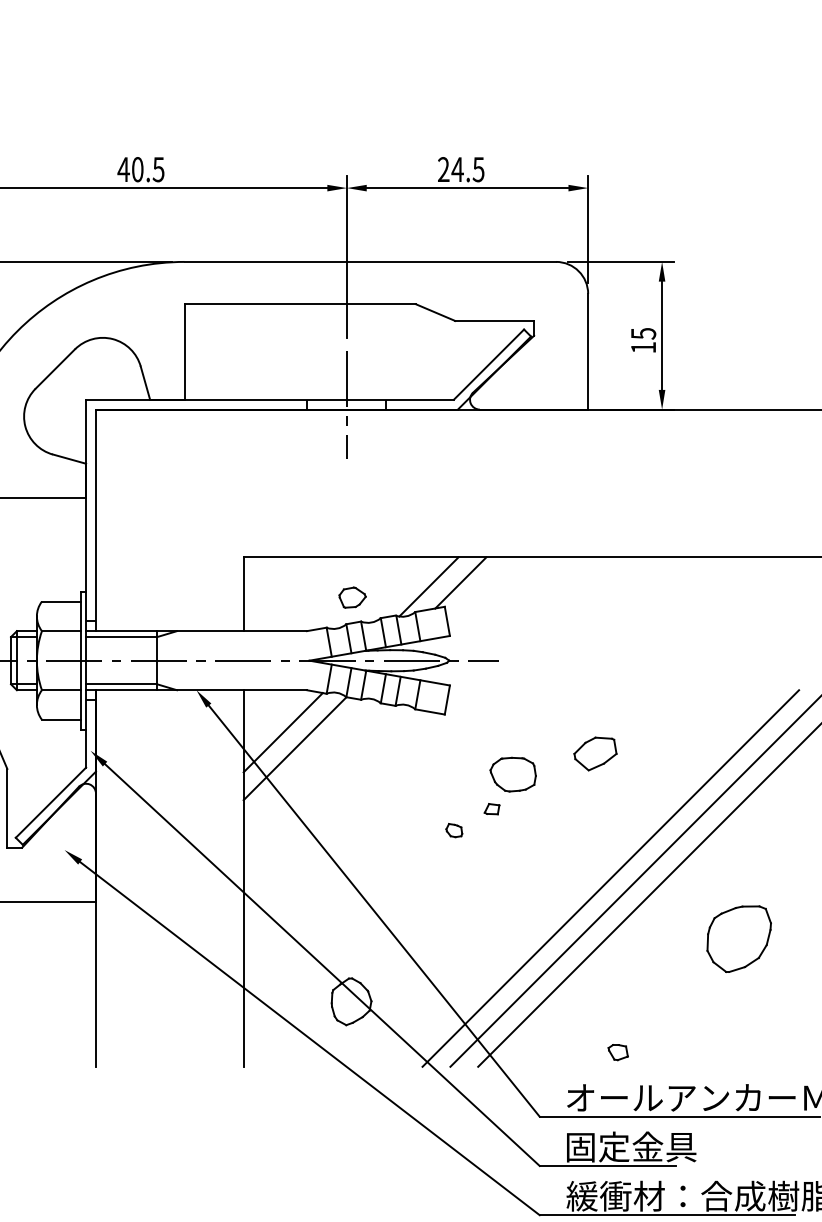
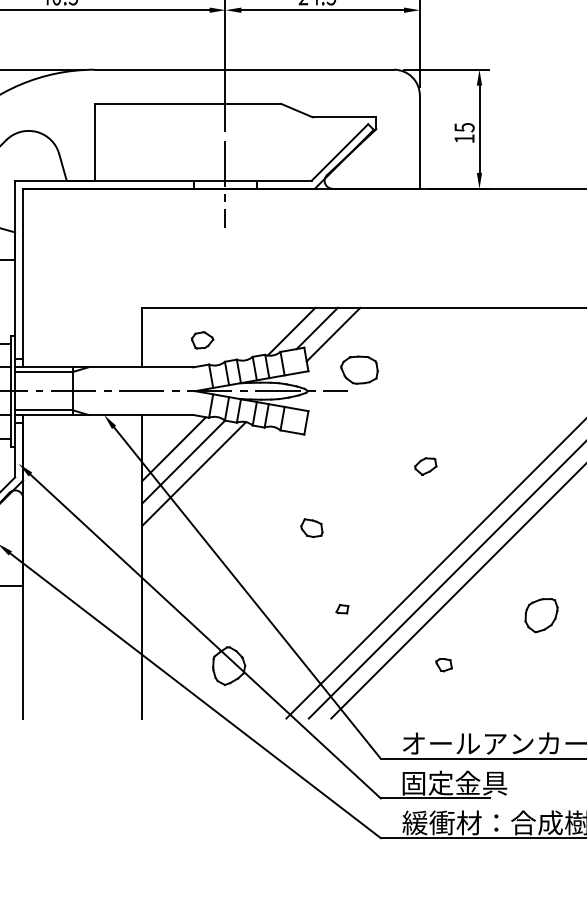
line: (480, 590) -> (333, 334), added
part: (352, 597) -> (202, 340), moved
part: (595, 754) -> (425, 466), size x0.62
line: (307, 763) -> (193, 474), added
part: (512, 774) -> (358, 370), moved
part: (491, 809) -> (341, 609), moved
part: (454, 830) -> (312, 528), size x1.67
part: (738, 938) -> (541, 615), size x0.62
part: (617, 1052) -> (443, 665), moved

